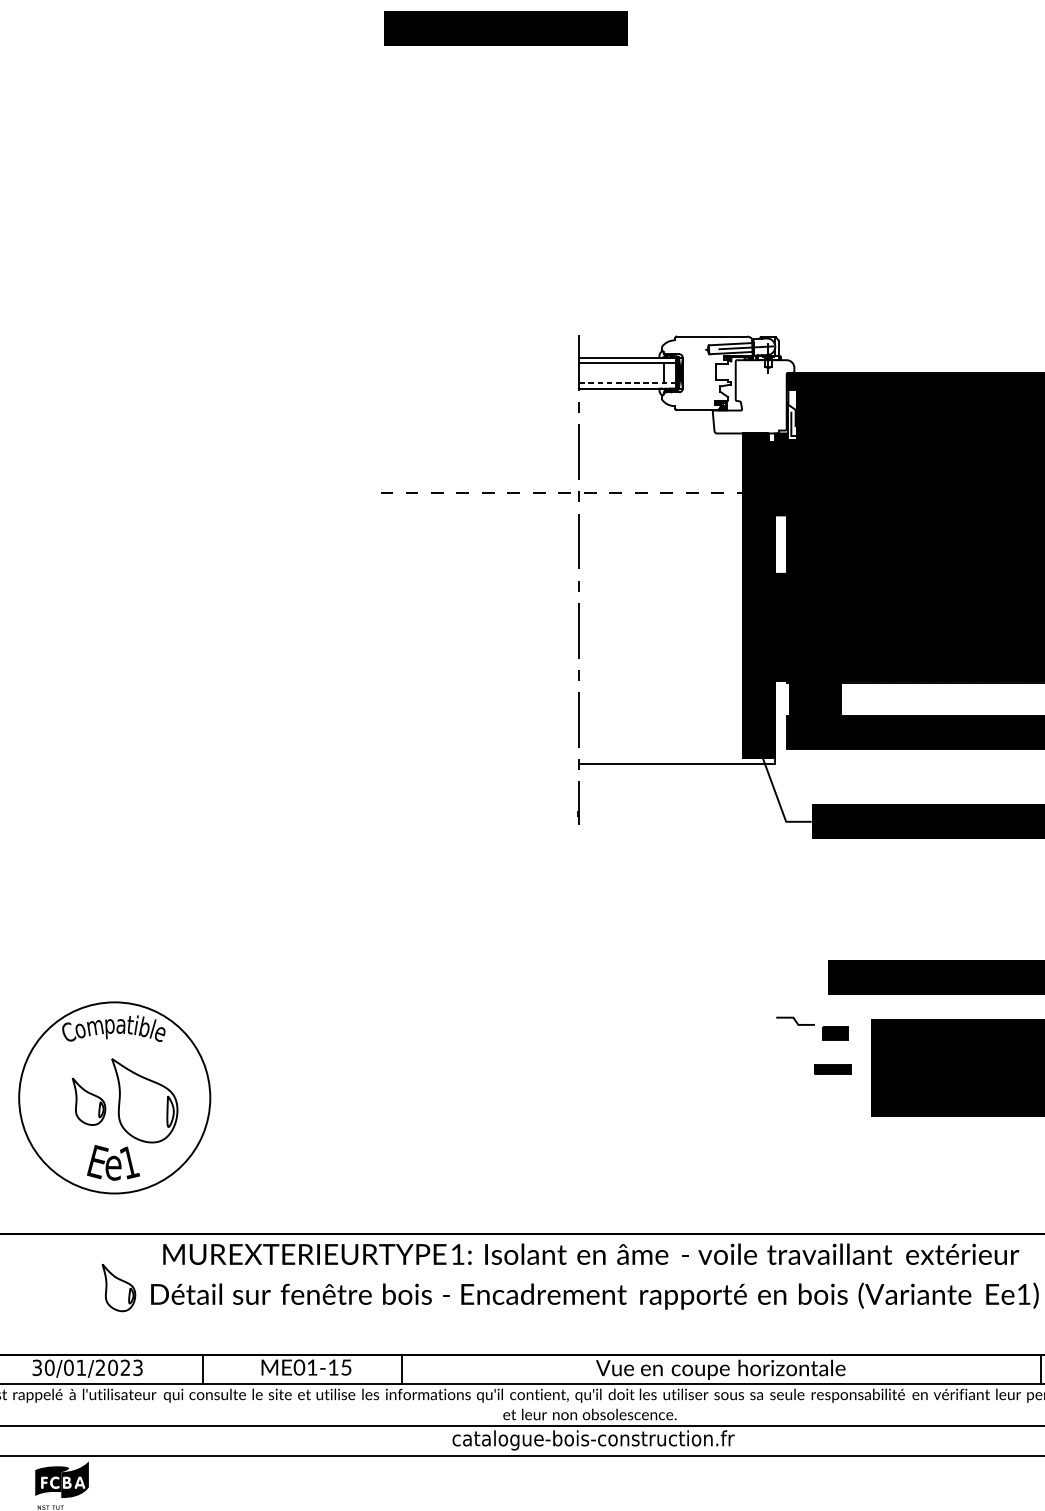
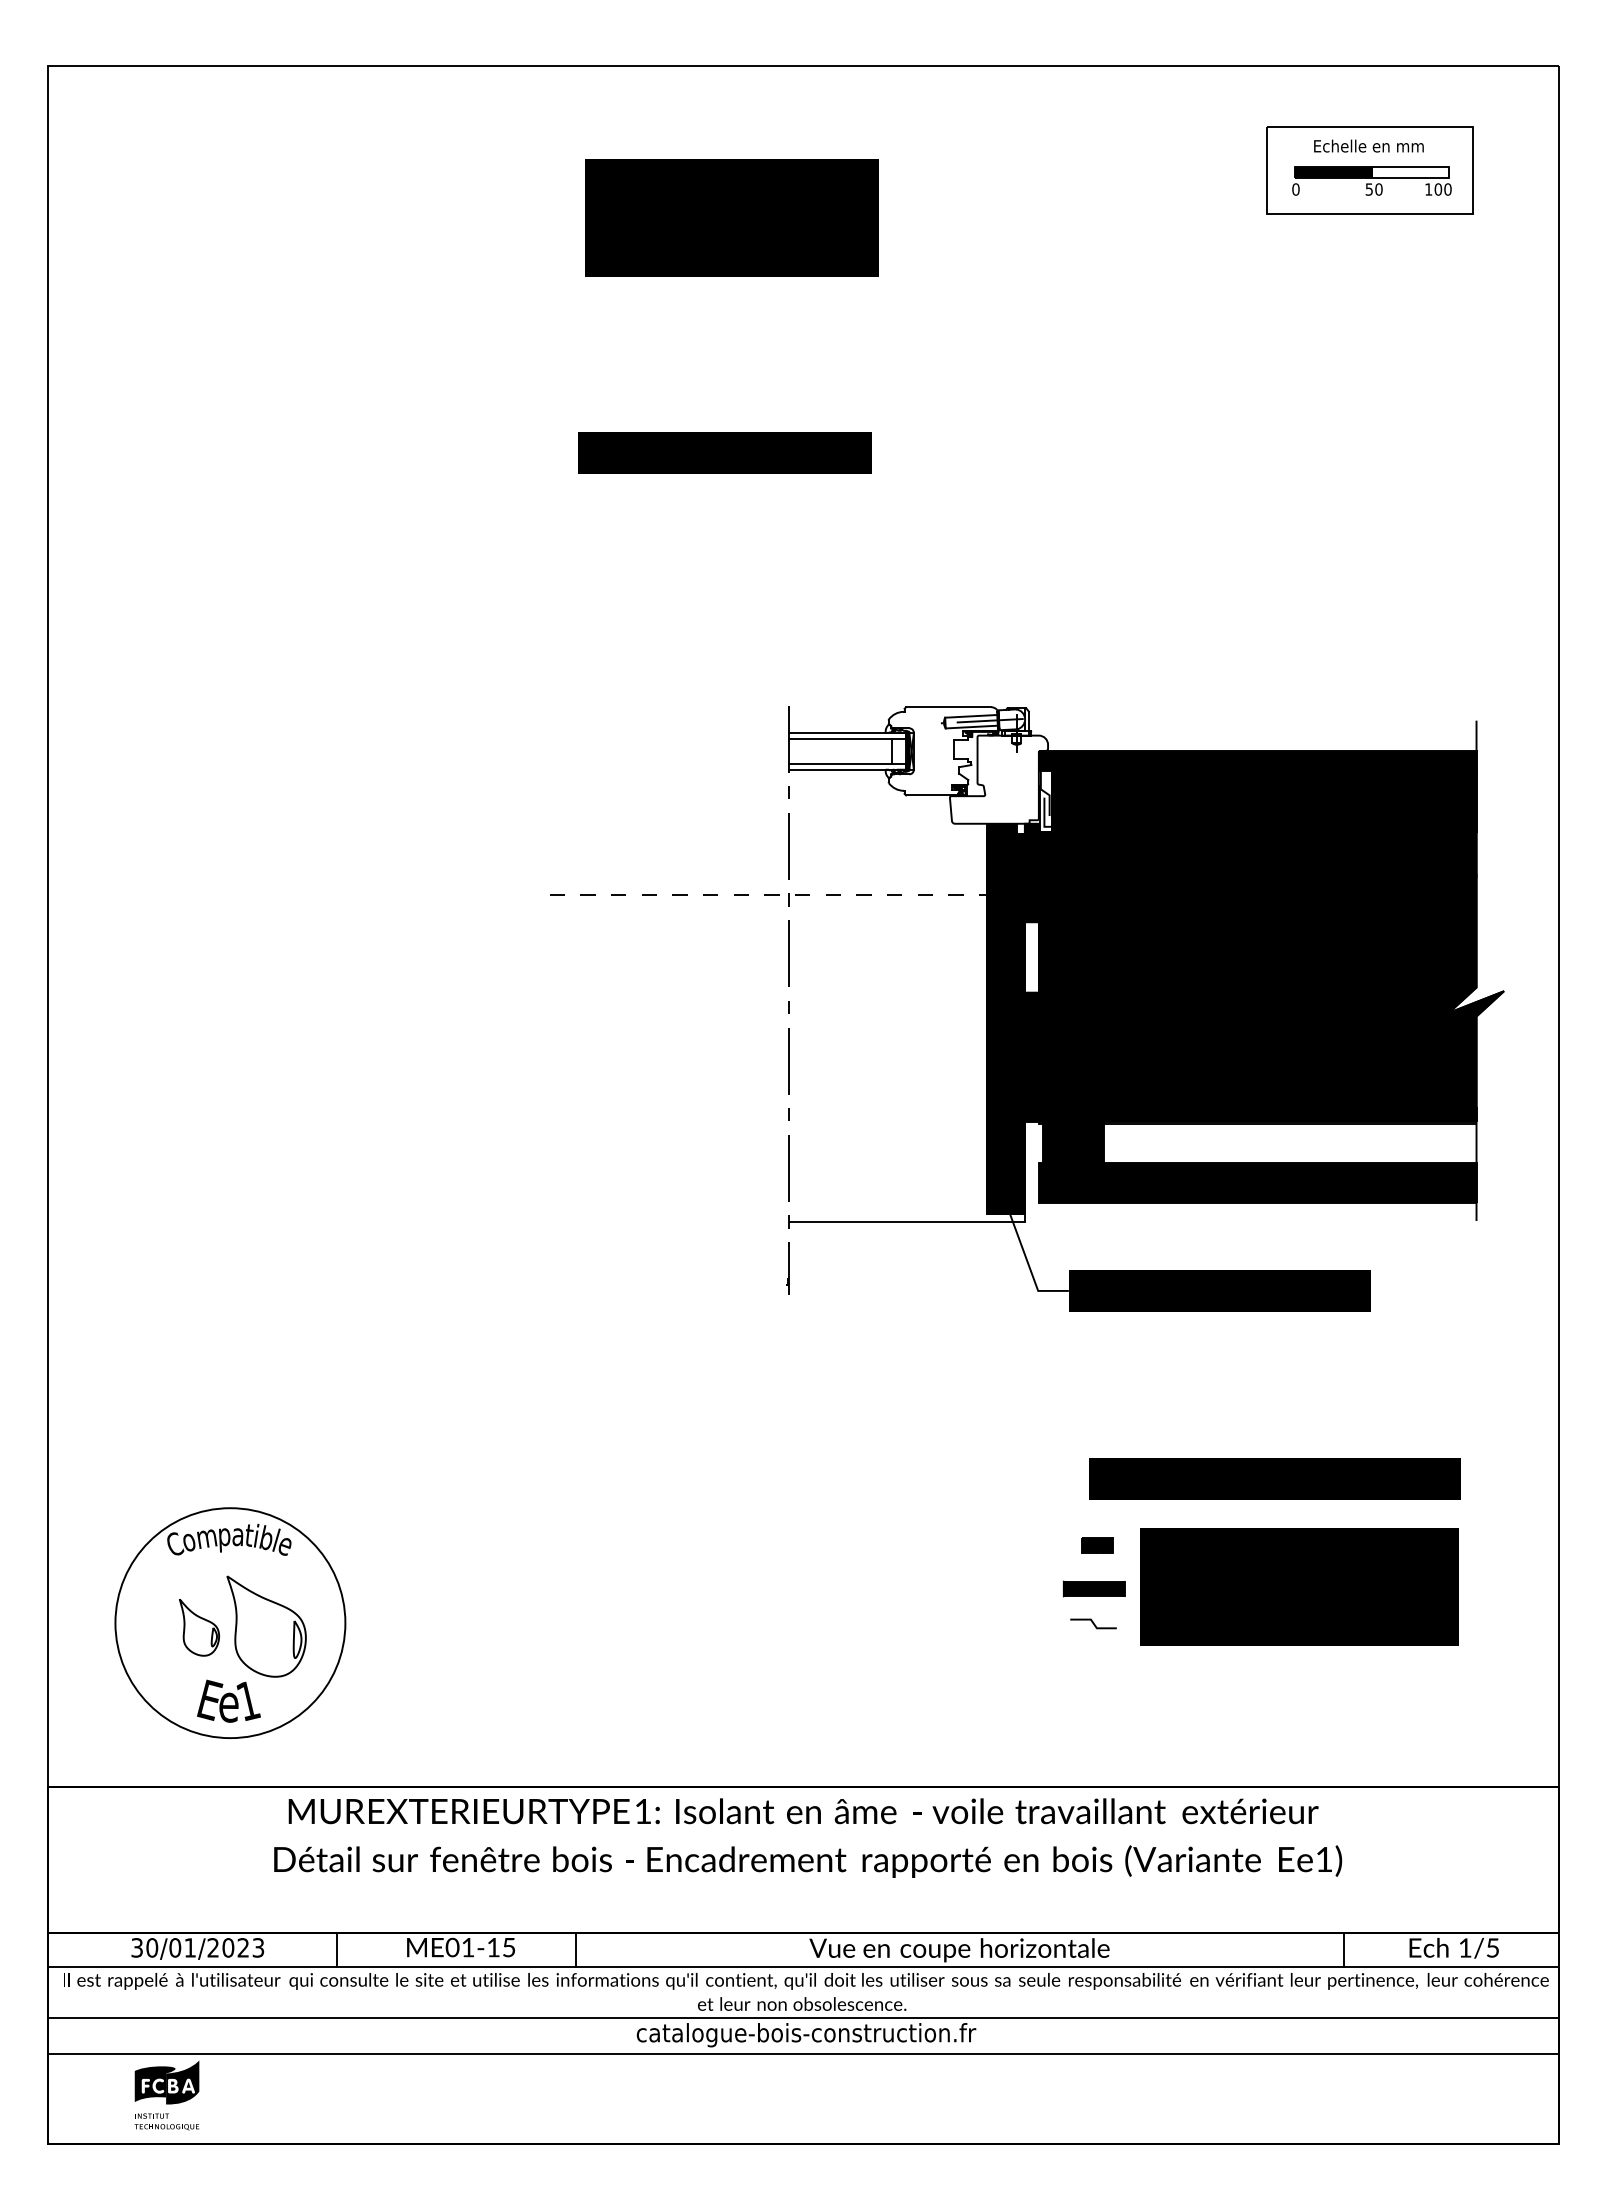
text: (505, 28) -> (724, 452), moved
line: (627, 383) -> (847, 763), dashed -> solid
line: (795, 1020) -> (1093, 1623), moved
part: (832, 1069) -> (1094, 1588), size x1.43
part: (118, 1287) -> (235, 1851), removed

